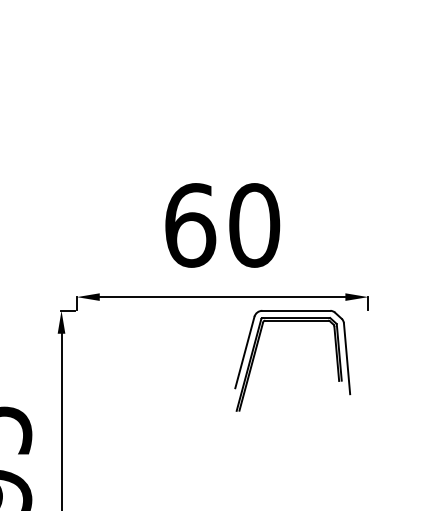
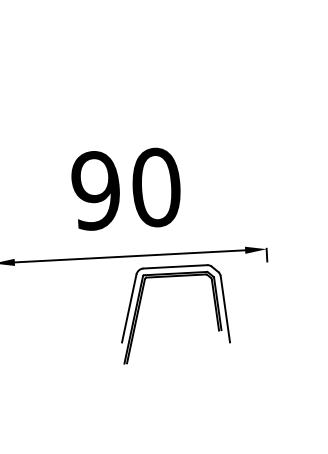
text: (190, 225) -> (96, 190), 60 -> 90
part: (257, 348) -> (140, 304), moved

